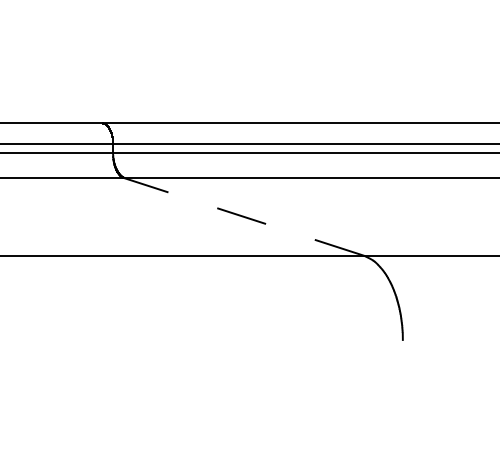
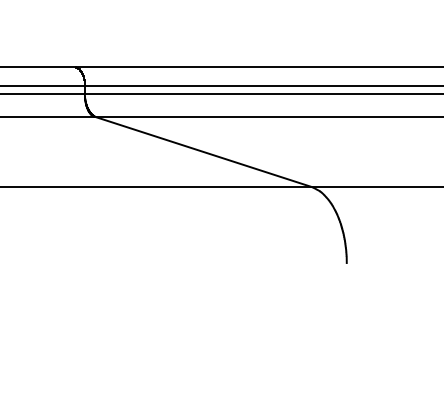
line: (244, 216) -> (203, 151), dashed -> solid

